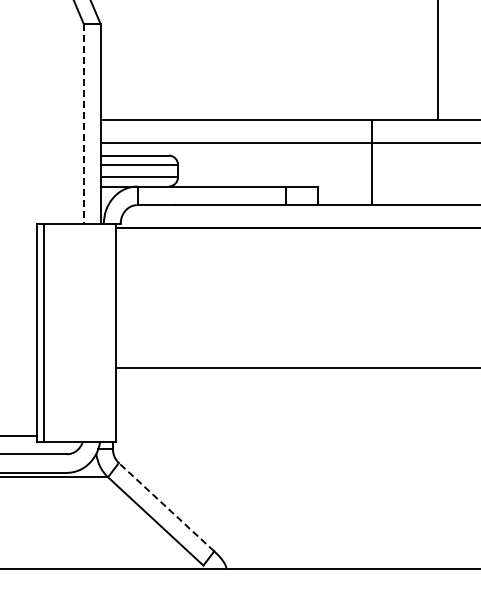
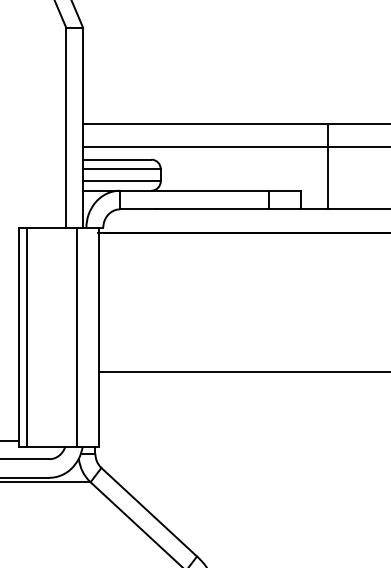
line: (83, 123) -> (65, 127), dashed -> solid
line: (371, 162) -> (327, 166), moved
line: (94, 332) -> (76, 337), added
line: (166, 507) -> (149, 512), dashed -> solid

